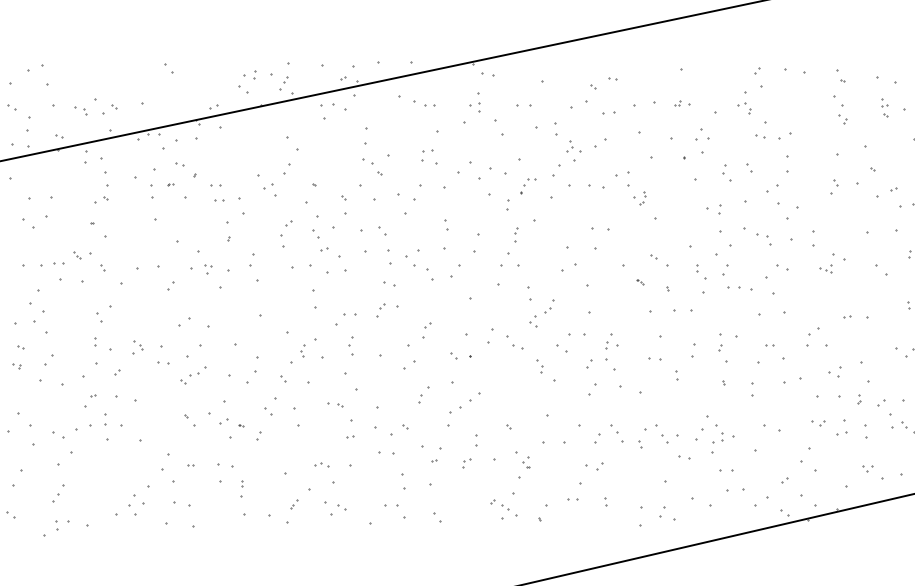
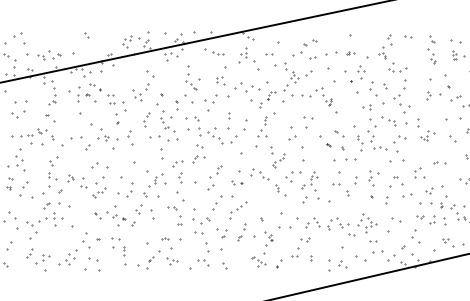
part: (795, 71) -> (408, 36), size x0.62
part: (727, 172) -> (373, 88), size x1.67
part: (423, 394) -> (217, 202), size x1.67
part: (55, 528) -> (42, 259), moved

